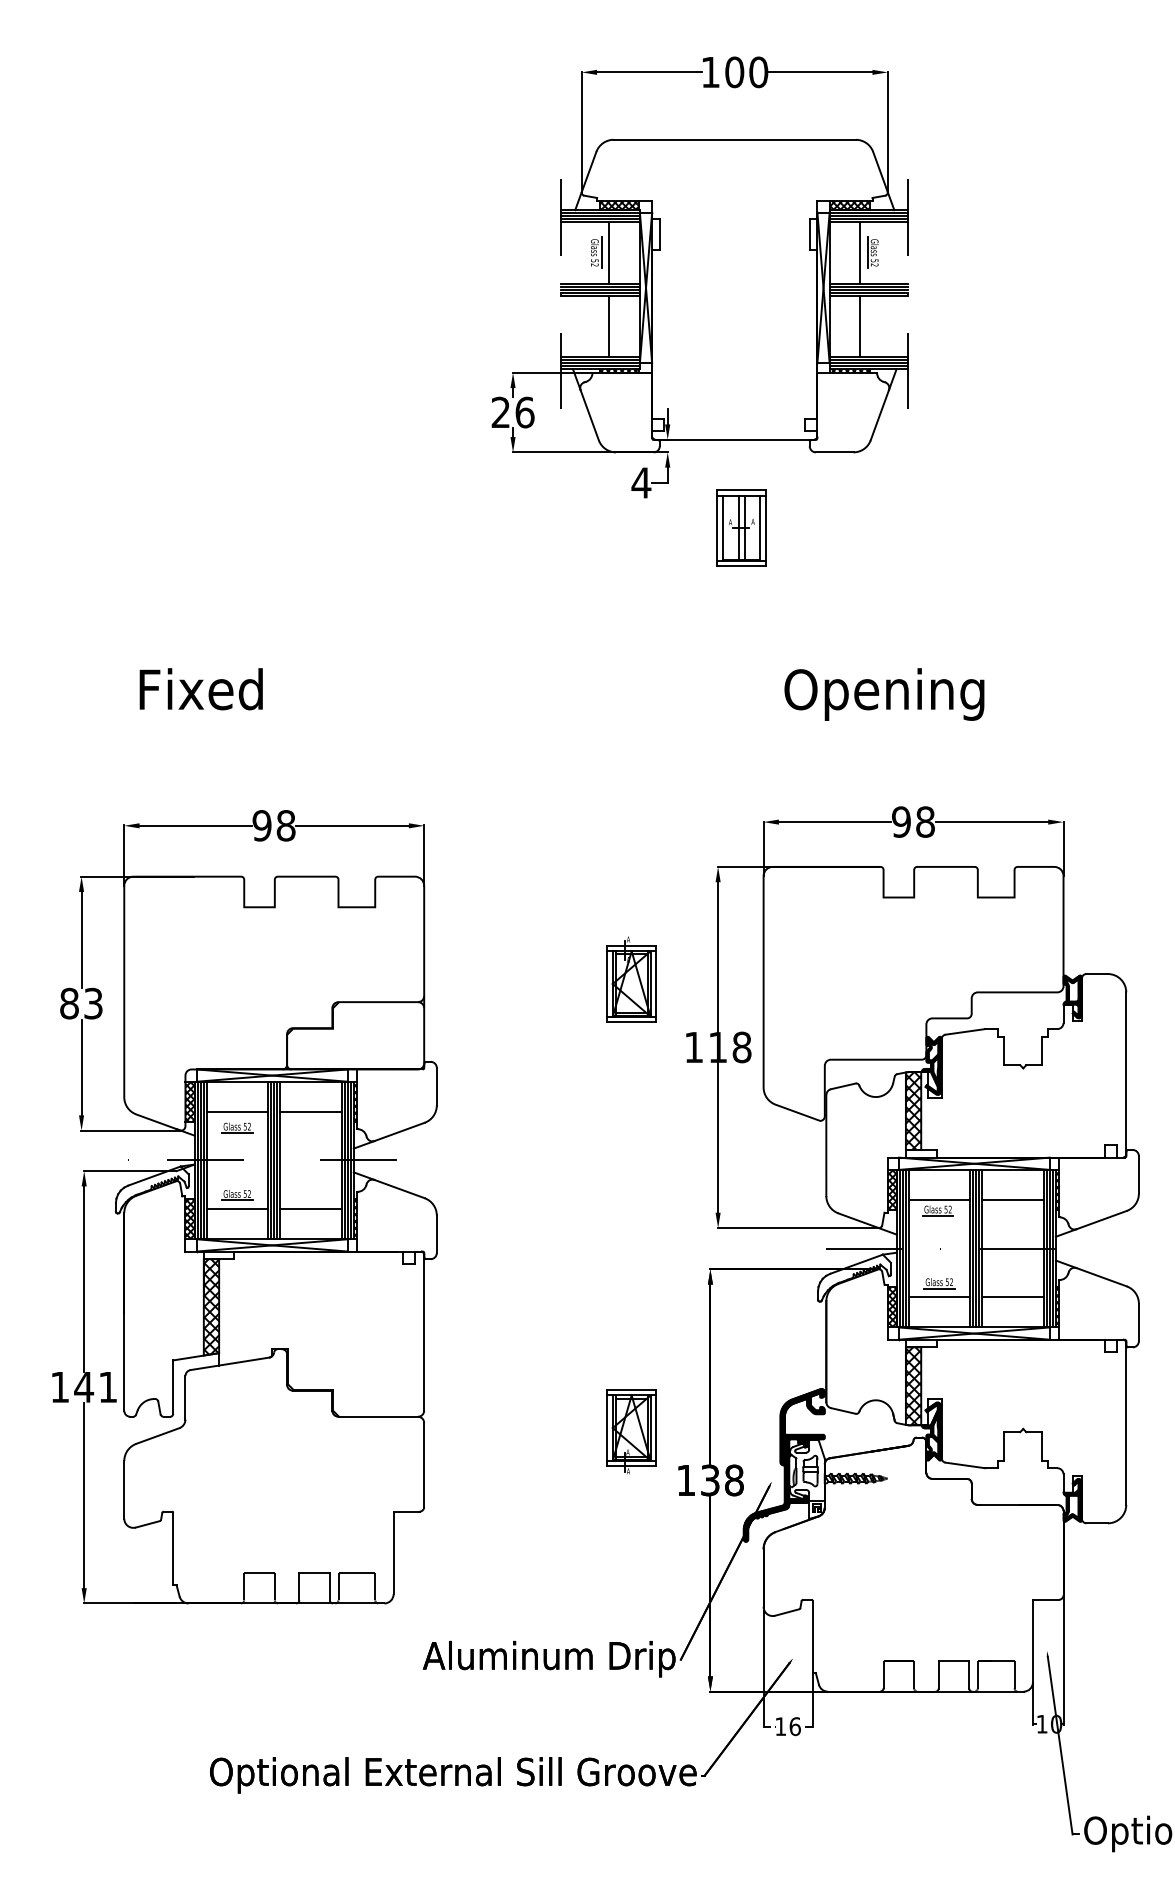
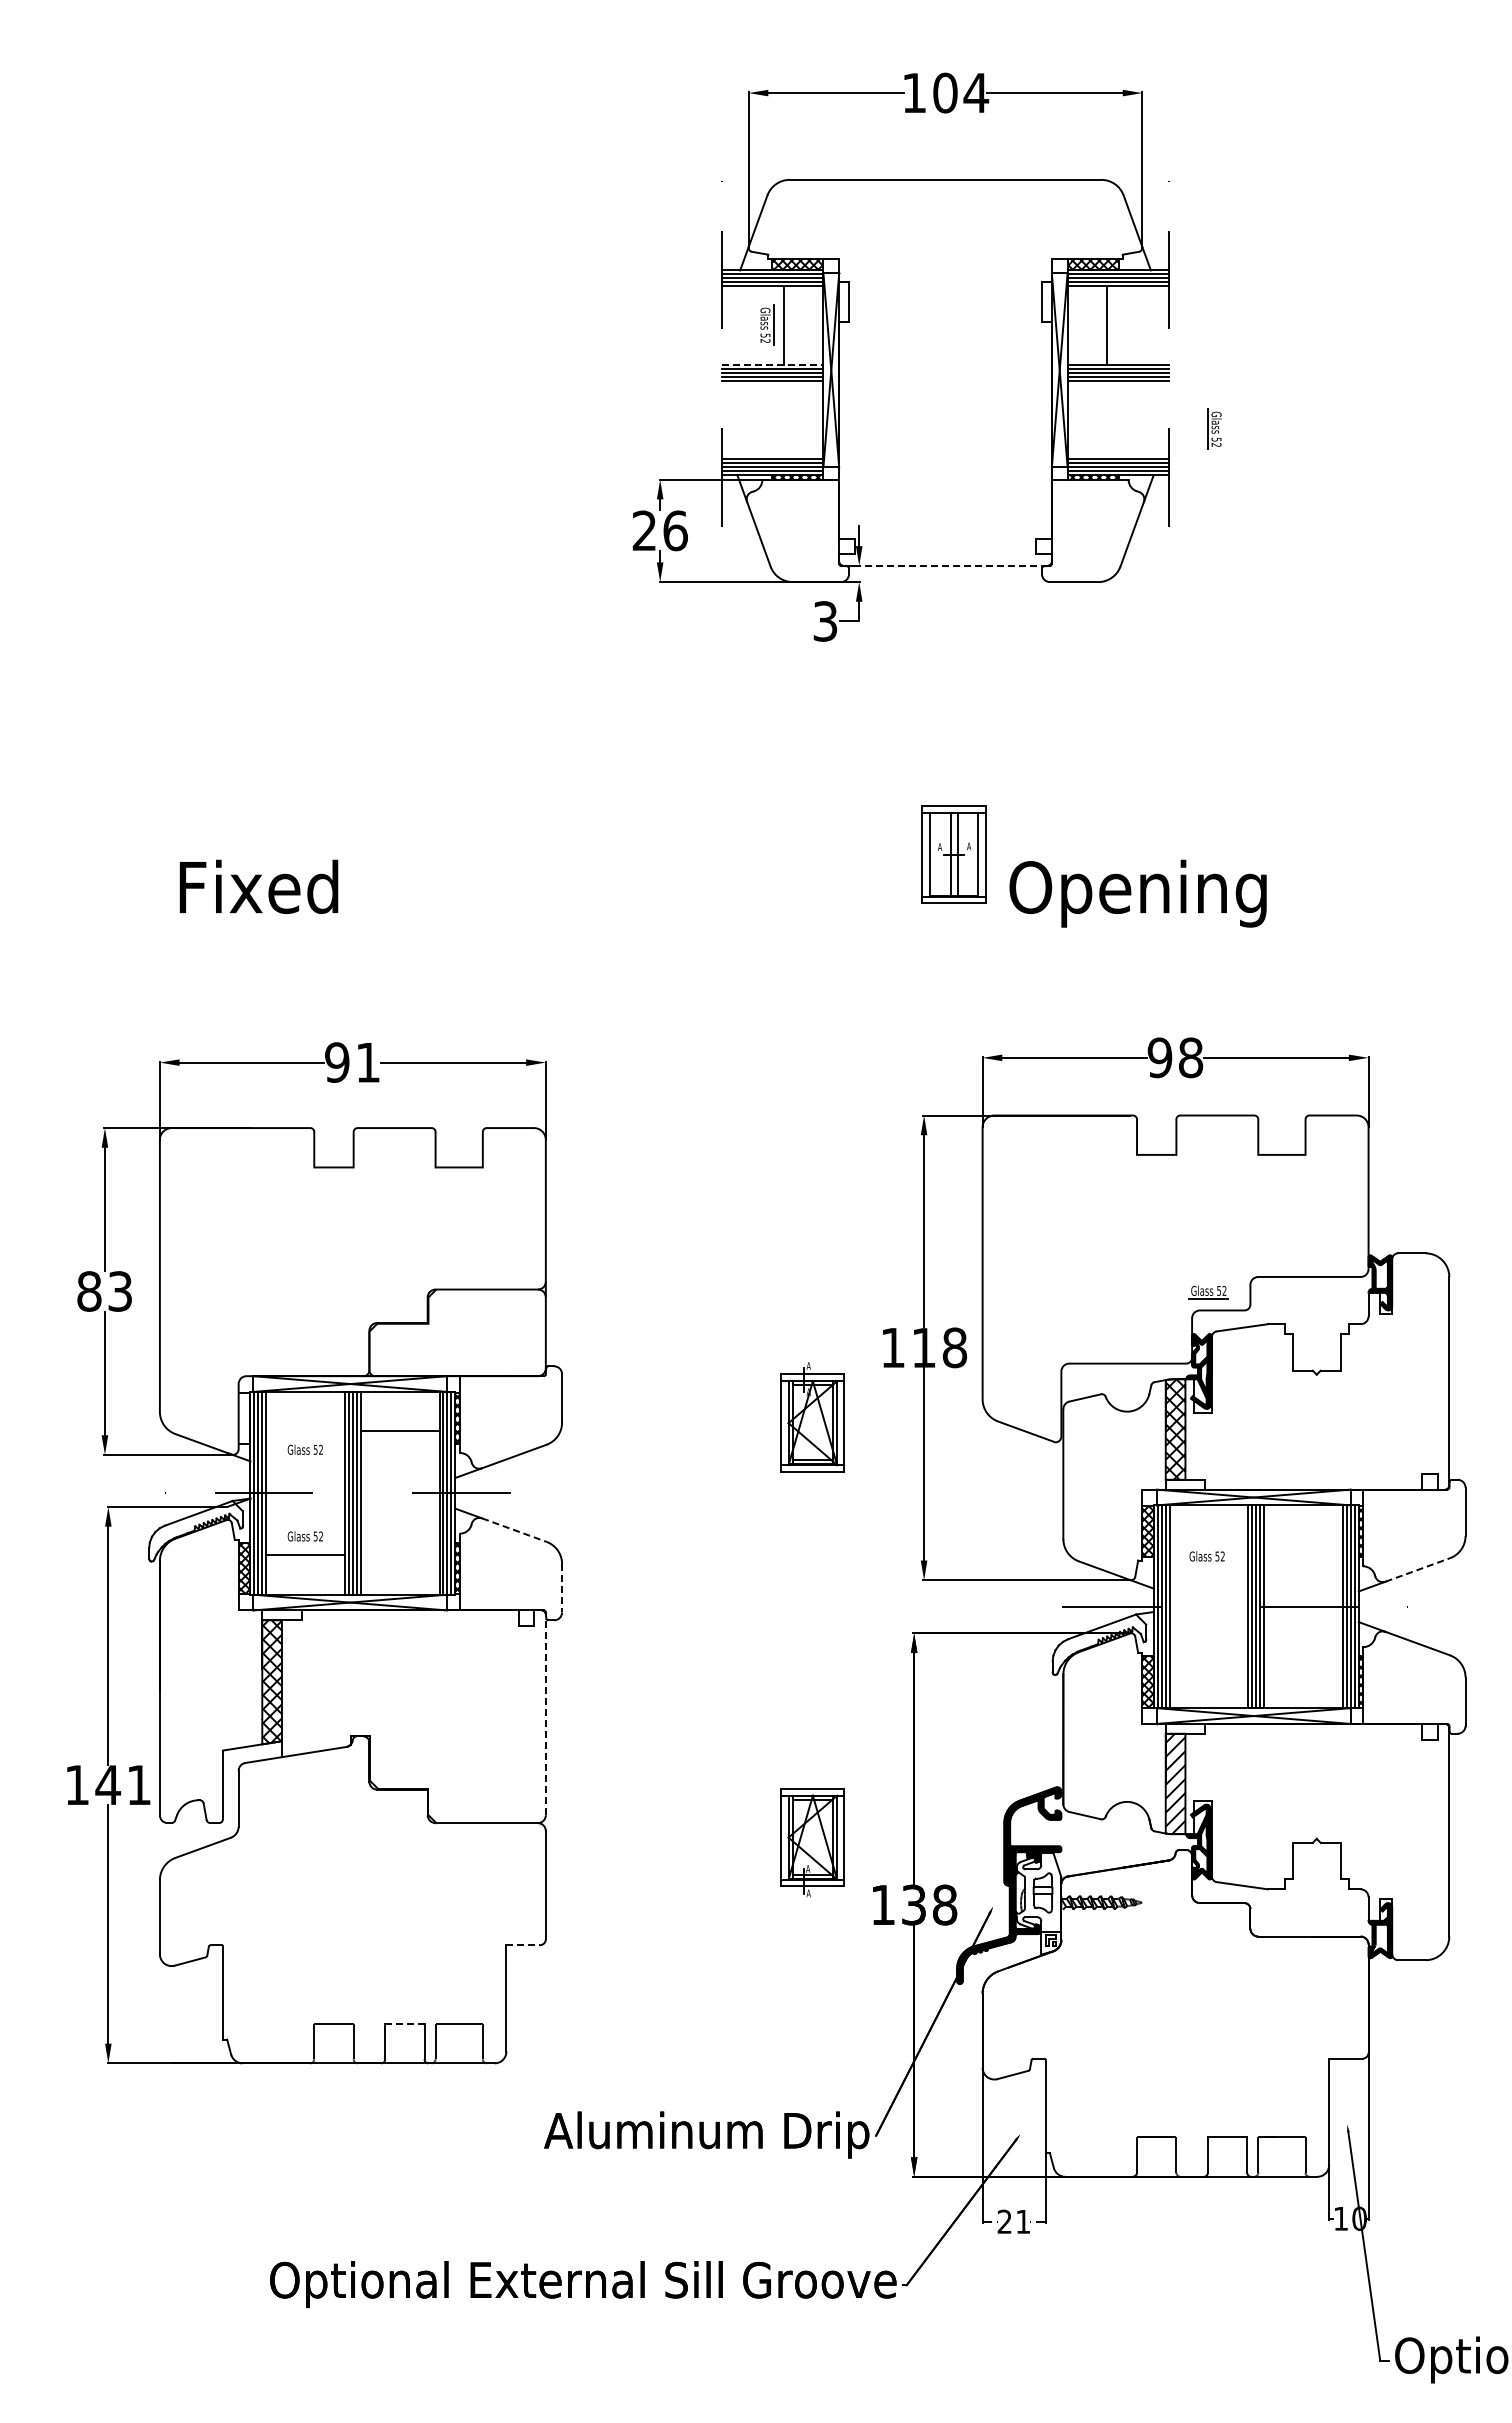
text: (758, 71) -> (976, 92), 100 -> 104
part: (873, 252) -> (1214, 428), moved
line: (600, 283) -> (772, 364), solid -> dashed
line: (609, 326) -> (784, 419), removed
line: (859, 326) -> (1106, 419), removed
line: (735, 439) -> (946, 565), solid -> dashed
text: (641, 483) -> (825, 621), 4 -> 3
part: (740, 528) -> (953, 854), moved
text: (286, 825) -> (368, 1062), 98 -> 91
part: (631, 979) -> (812, 1417), moved
hatch: (190, 1101) -> (244, 1417), removed
line: (237, 1112) -> (305, 1431), removed
line: (236, 1132) -> (304, 1457), removed
line: (399, 1189) -> (514, 1530), solid -> dashed
line: (236, 1200) -> (304, 1544), removed
line: (939, 1200) -> (1208, 1544), removed
line: (1012, 1200) -> (1303, 1544), removed
line: (310, 1208) -> (399, 1555), removed
line: (937, 1215) -> (1206, 1564), removed
line: (1102, 1219) -> (1418, 1569), solid -> dashed
line: (437, 1234) -> (562, 1588), solid -> dashed
part: (939, 1283) -> (1208, 1292), moved
line: (939, 1296) -> (1208, 1668), removed
line: (1012, 1296) -> (1303, 1668), removed
line: (423, 1332) -> (545, 1714), solid -> dashed
hatch: (913, 1386) -> (1175, 1783), removed
line: (406, 1511) -> (523, 1945), solid -> dashed
line: (314, 1572) -> (404, 2023), solid -> dashed
text: (787, 1726) -> (1013, 2221), 16 -> 21

